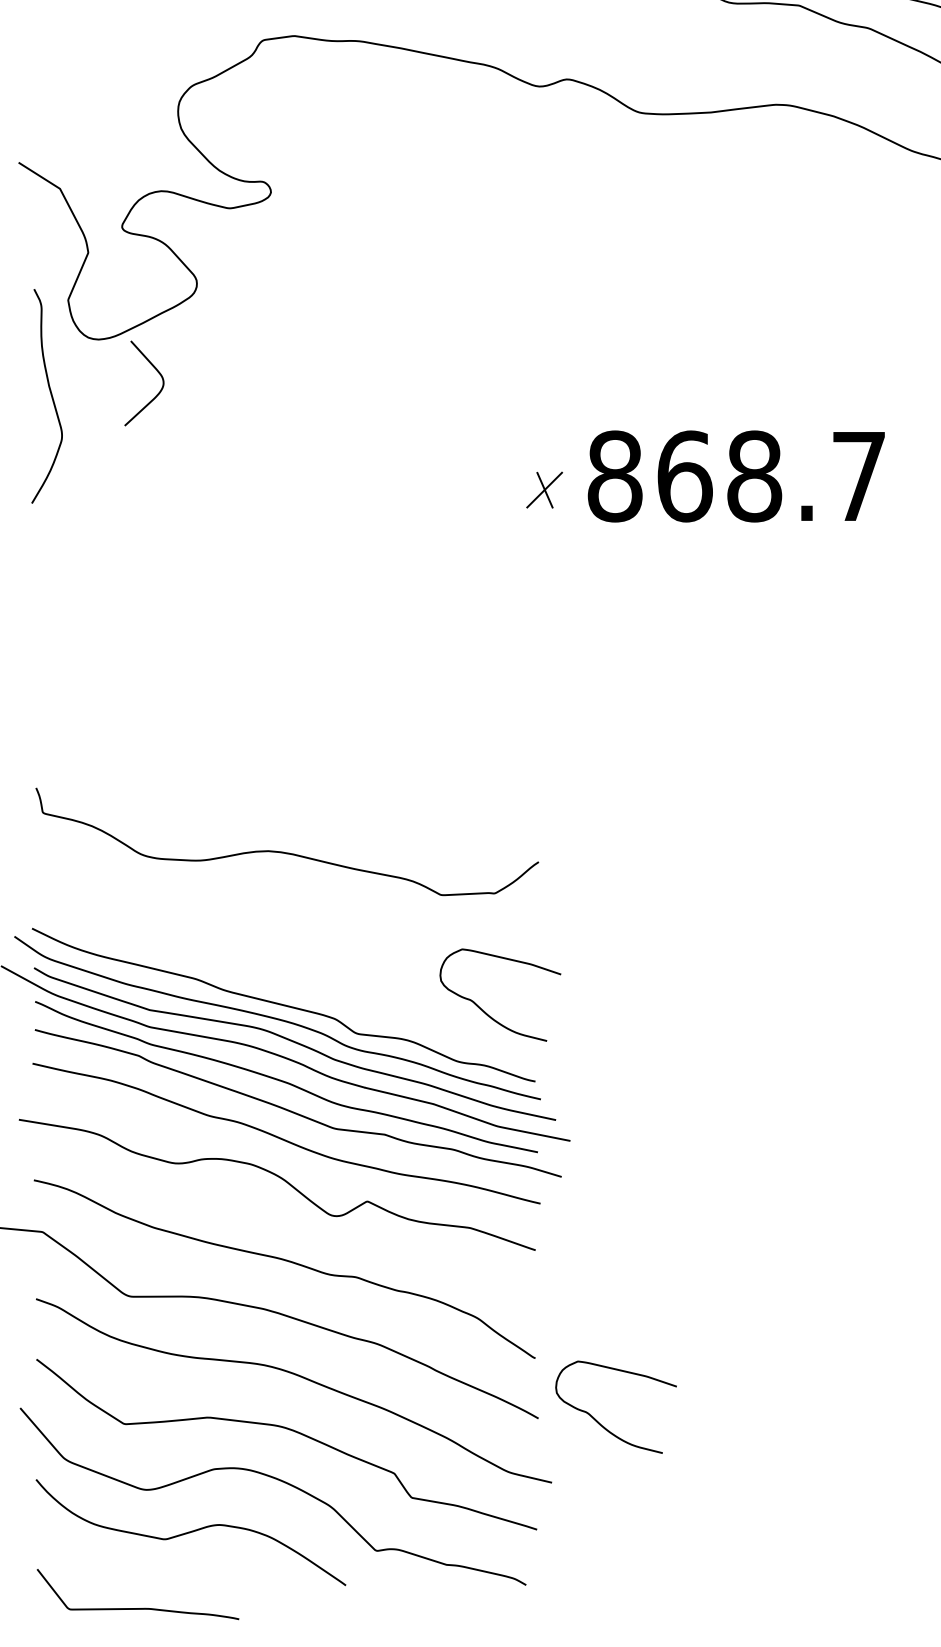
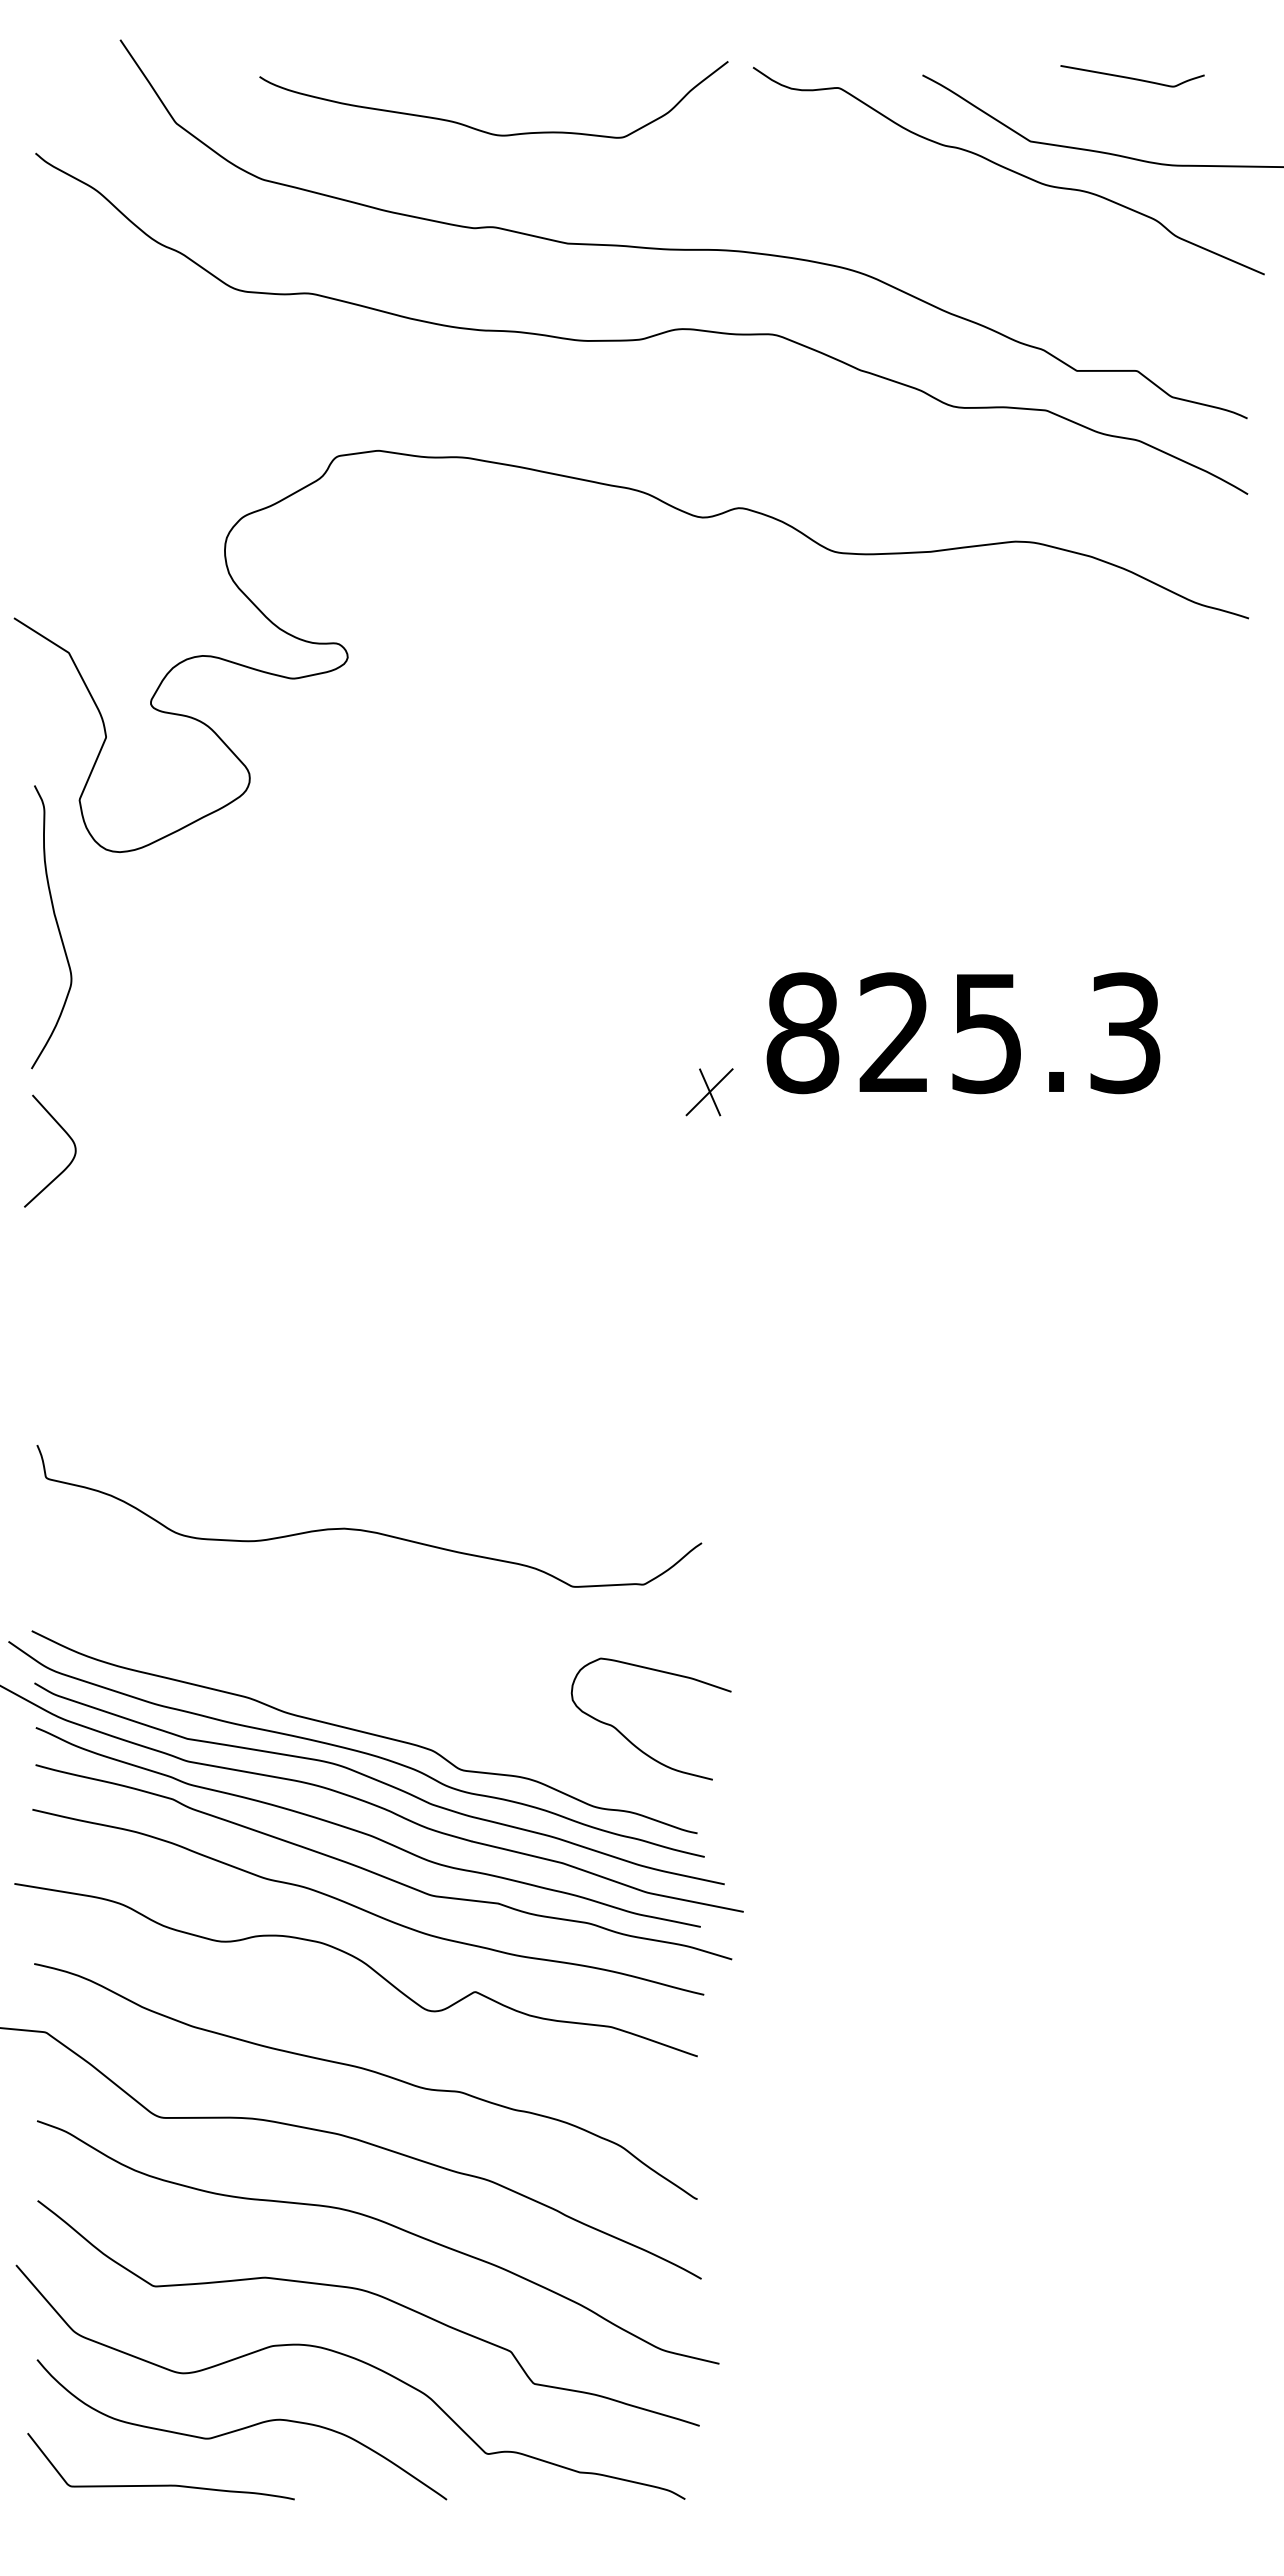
curve: (158, 373) -> (69, 1138), moved
text: (771, 476) -> (1009, 1033), 868.7 -> 825.3
part: (544, 490) -> (709, 1092), moved
curve: (599, 1422) -> (782, 2284), removed
curve: (137, 1607) -> (160, 2484), moved

